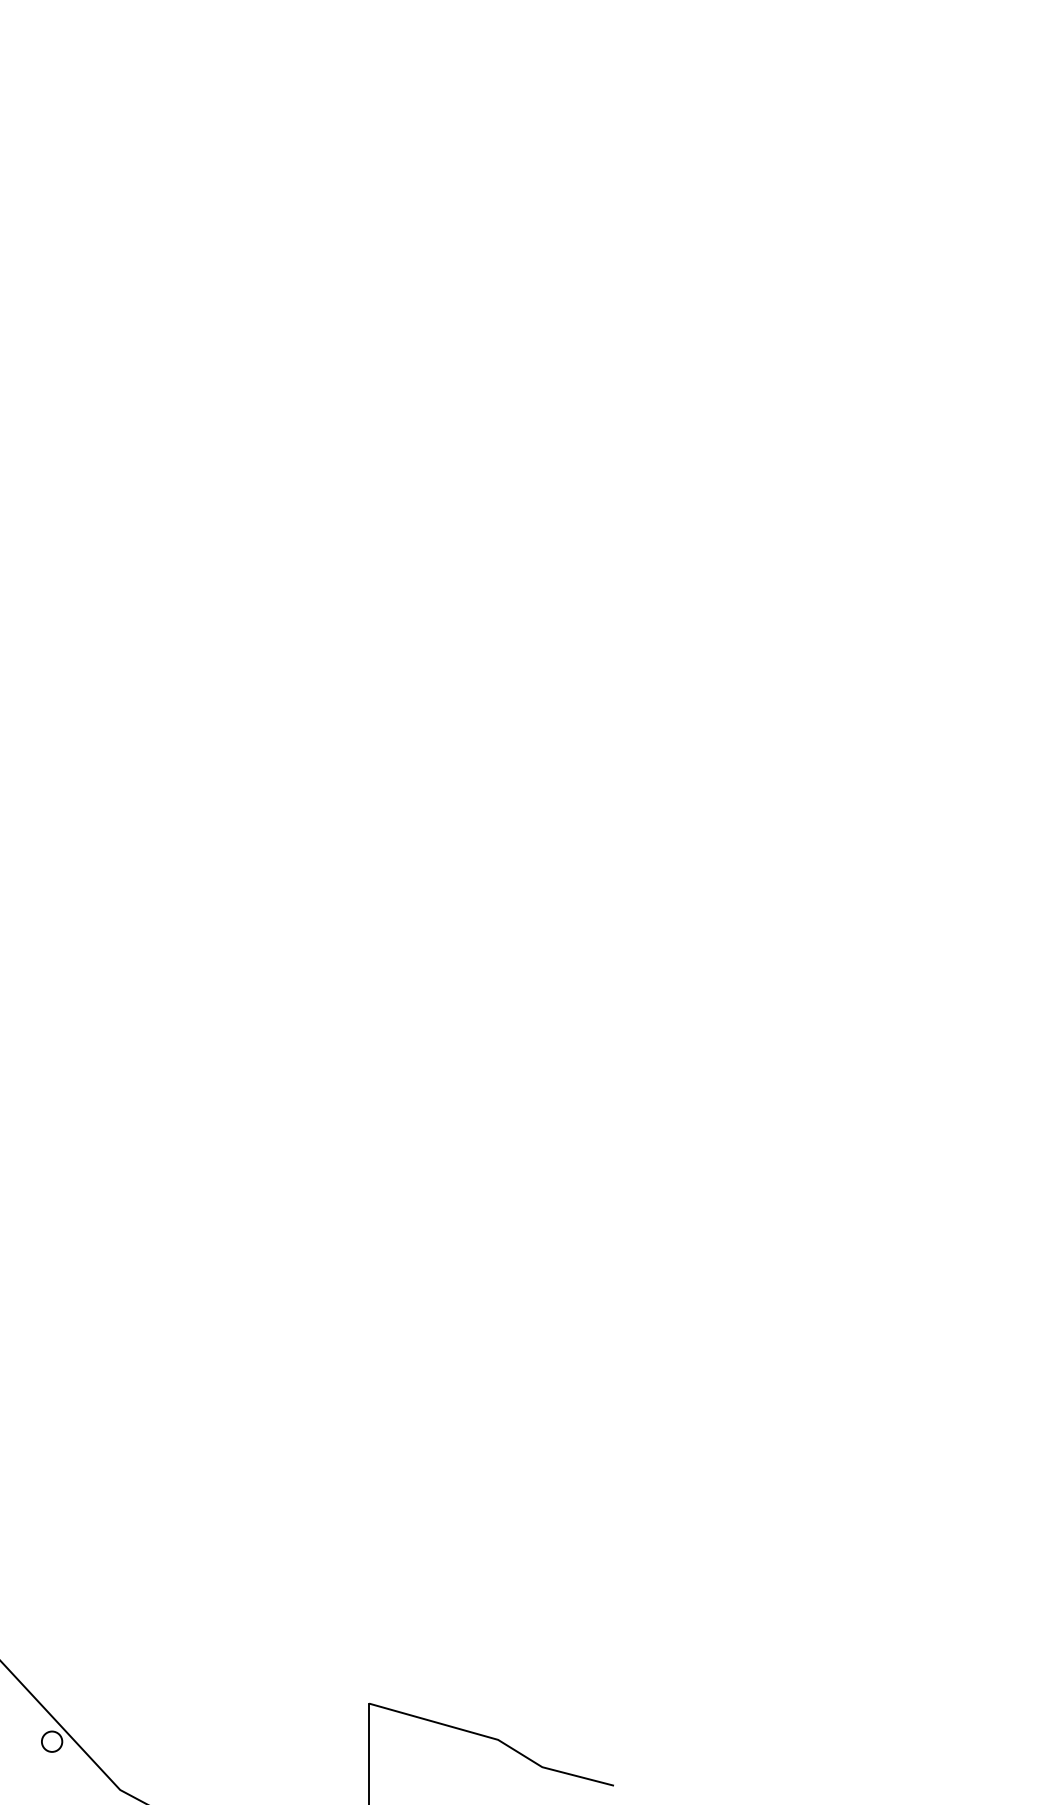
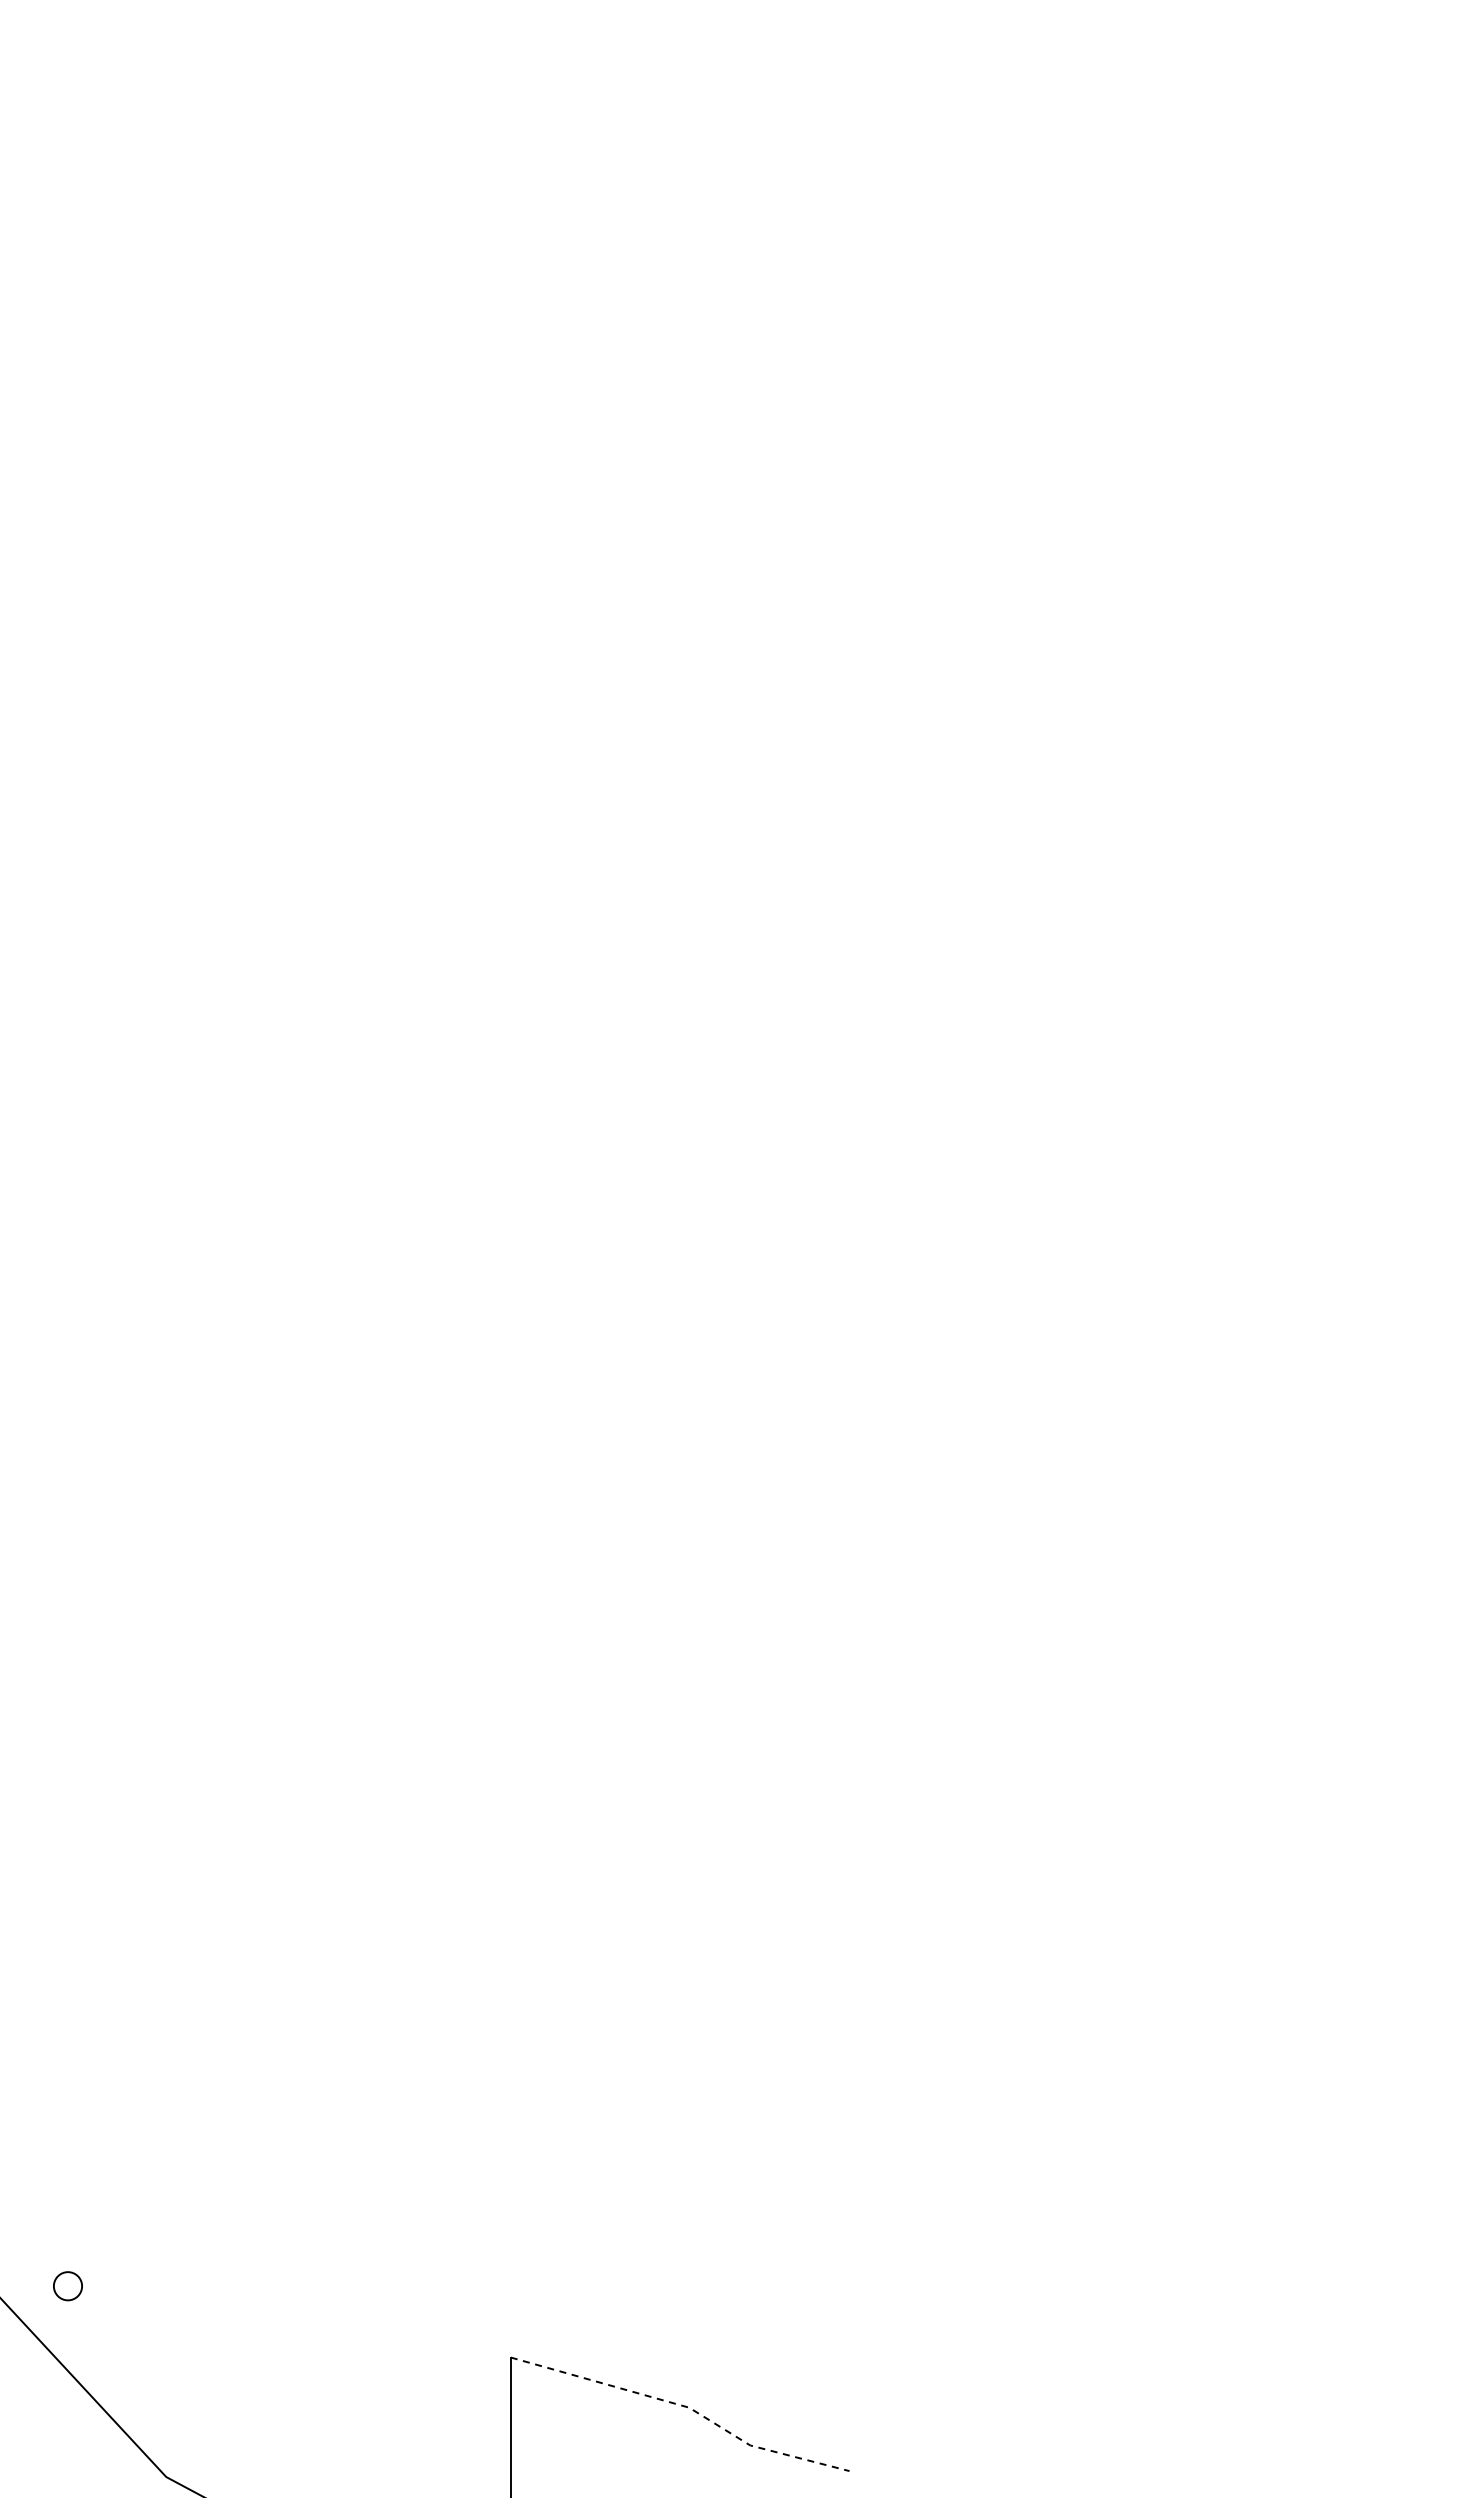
line: (495, 1739) -> (685, 2406), solid -> dashed
circle: (51, 1741) -> (67, 2286), moved

